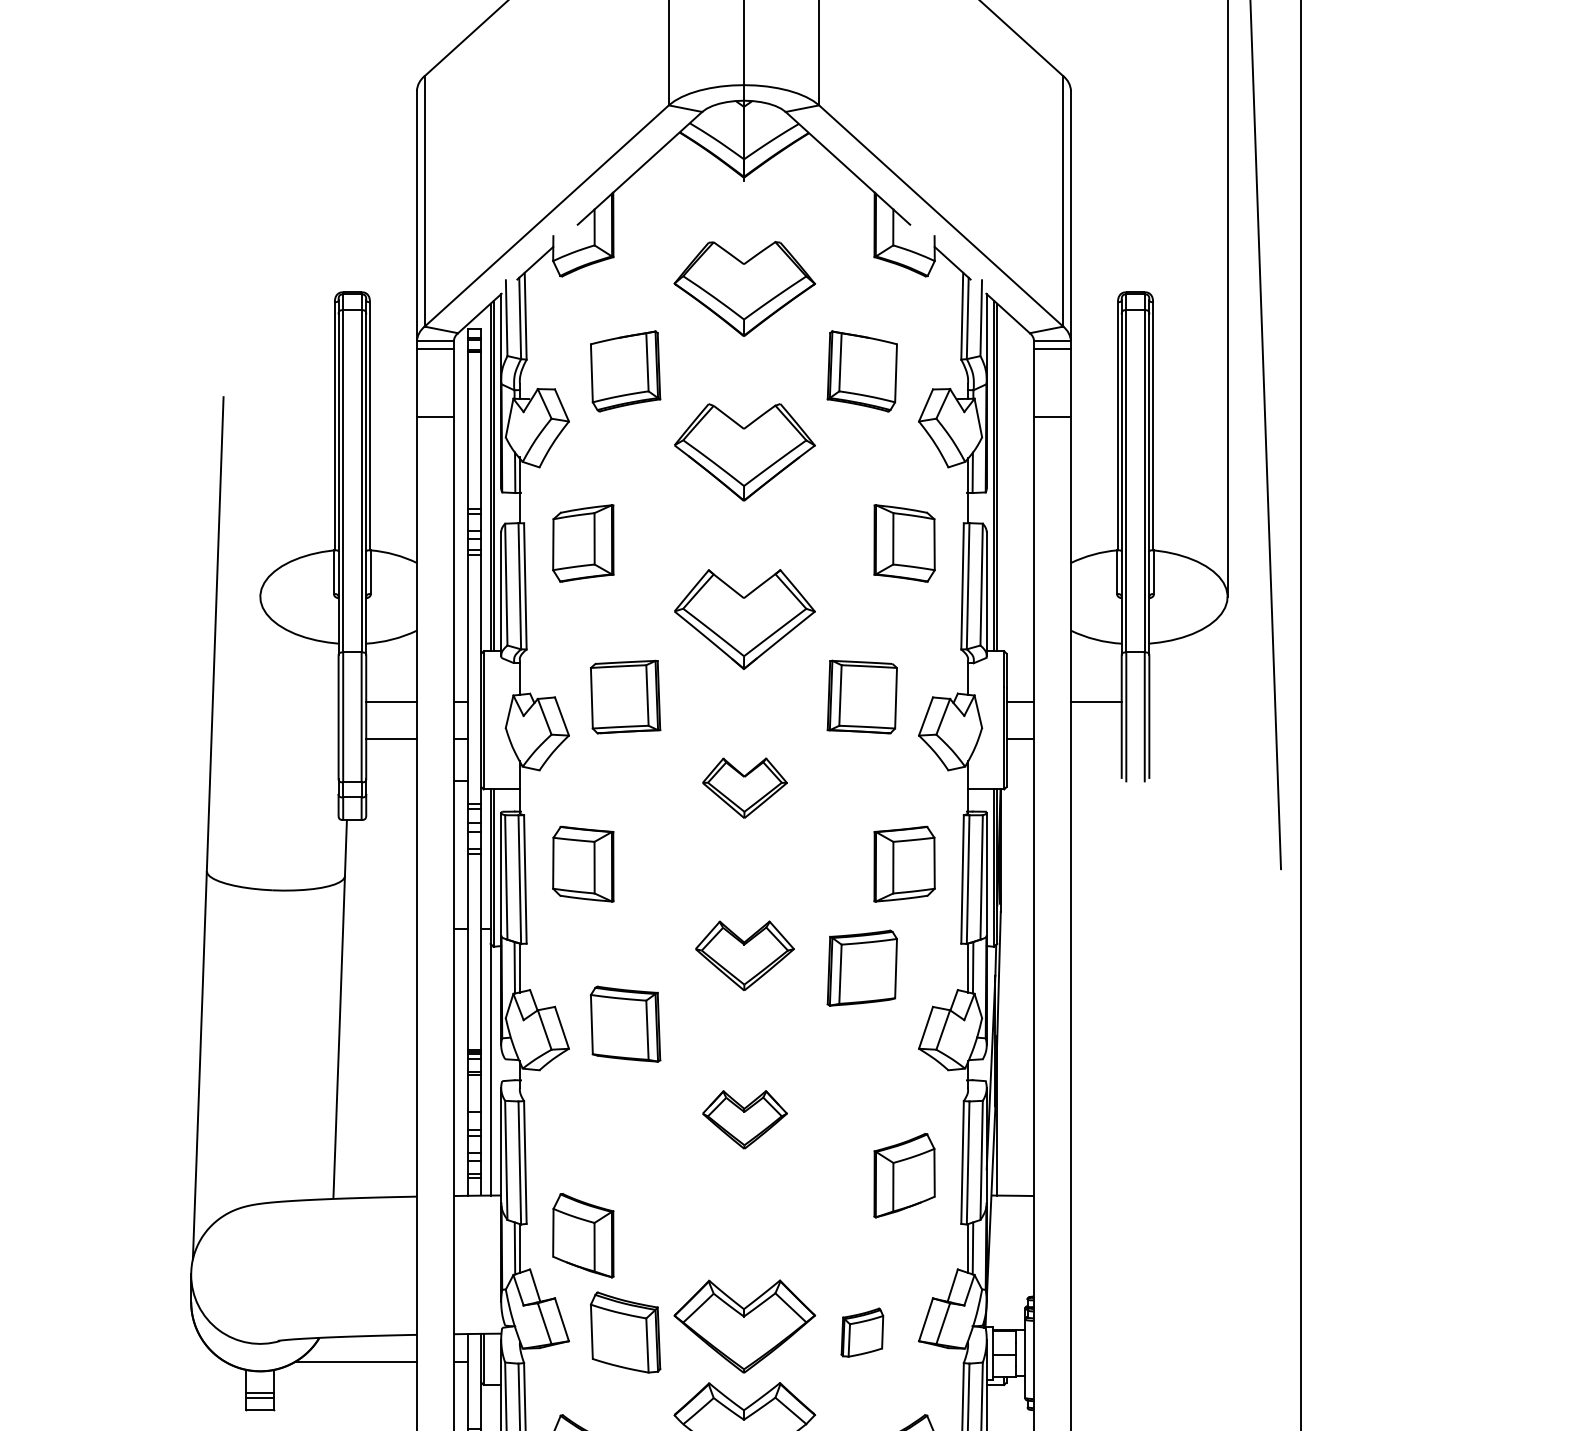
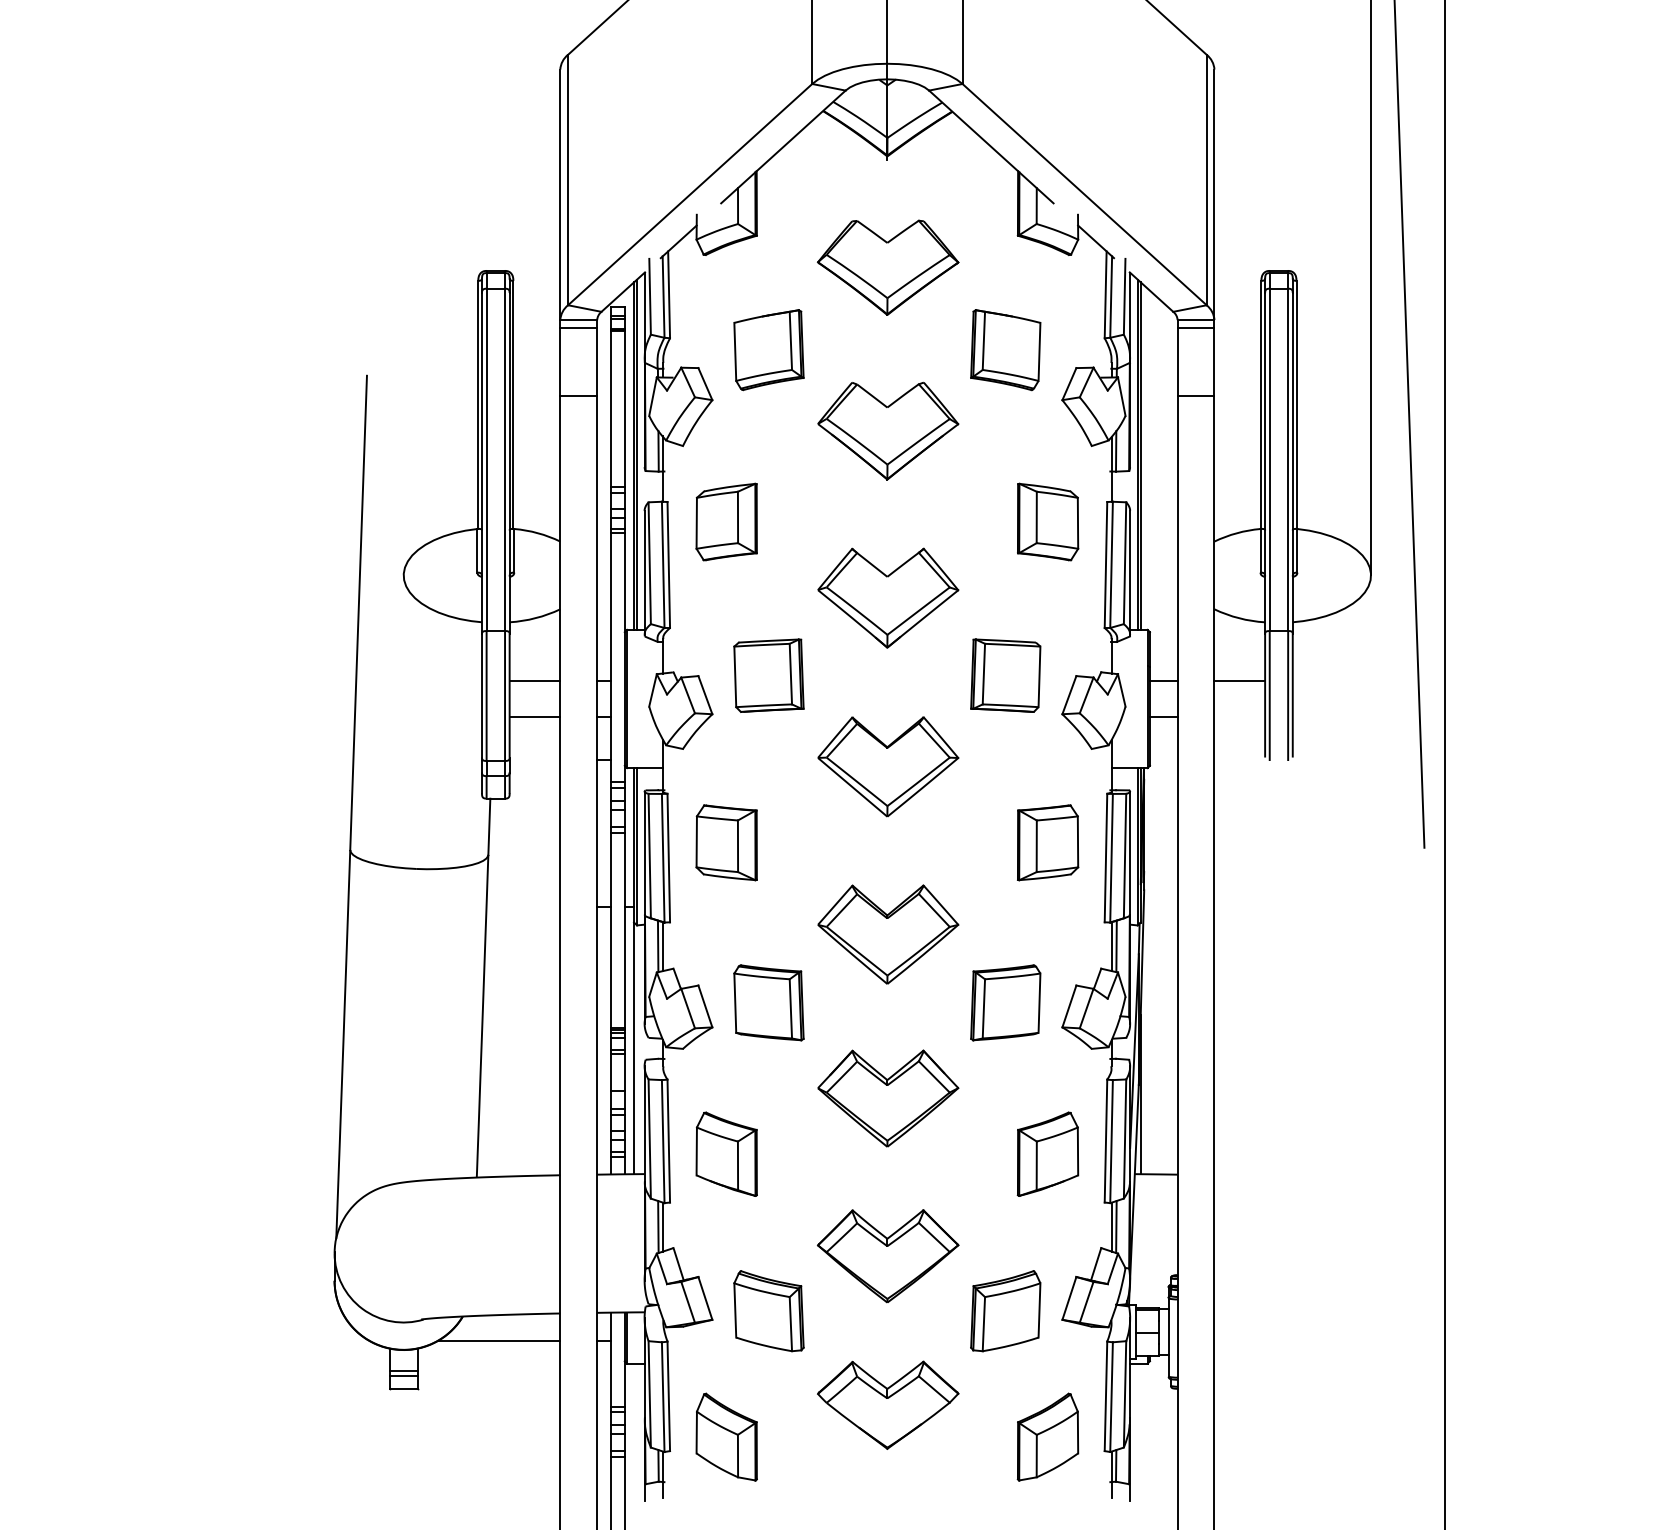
part: (745, 787) -> (888, 766), size x1.67
part: (745, 955) -> (888, 934), size x1.43
part: (862, 967) -> (1005, 1002), moved
part: (745, 1119) -> (888, 1098), size x1.67
part: (583, 1234) -> (726, 1153), moved
part: (745, 1326) -> (888, 1256), moved
part: (862, 1332) -> (1005, 1311), size x1.67

